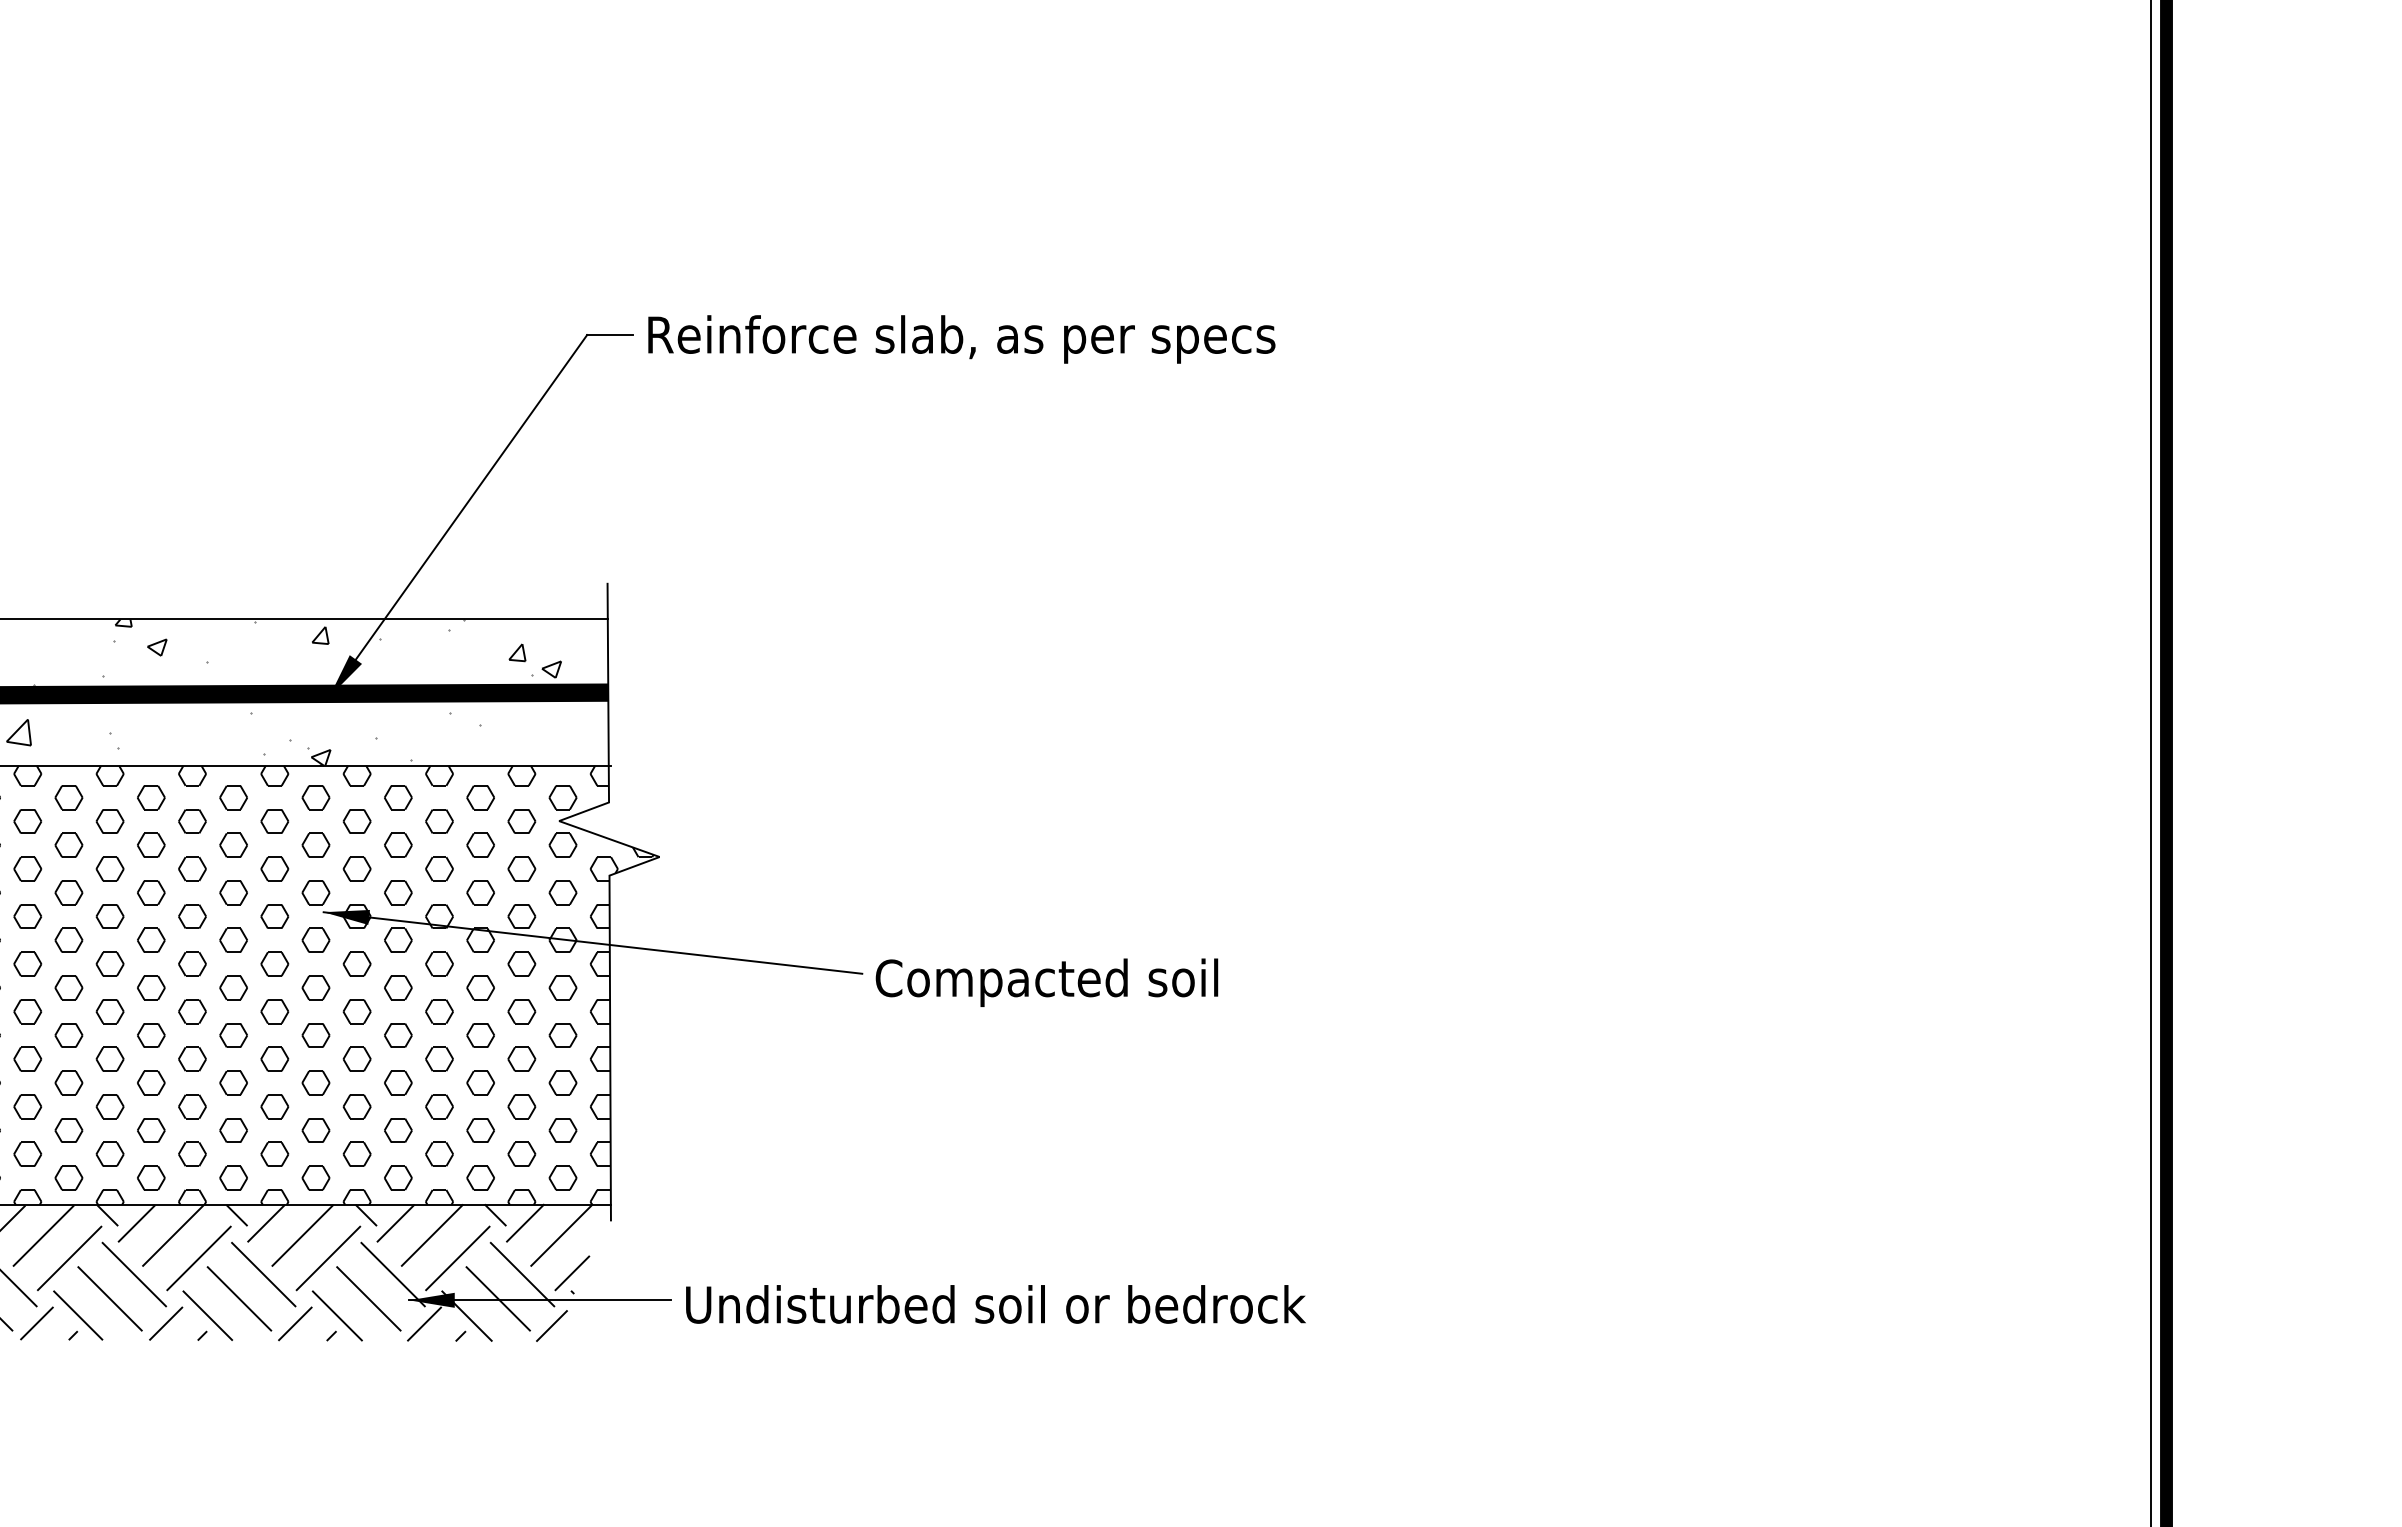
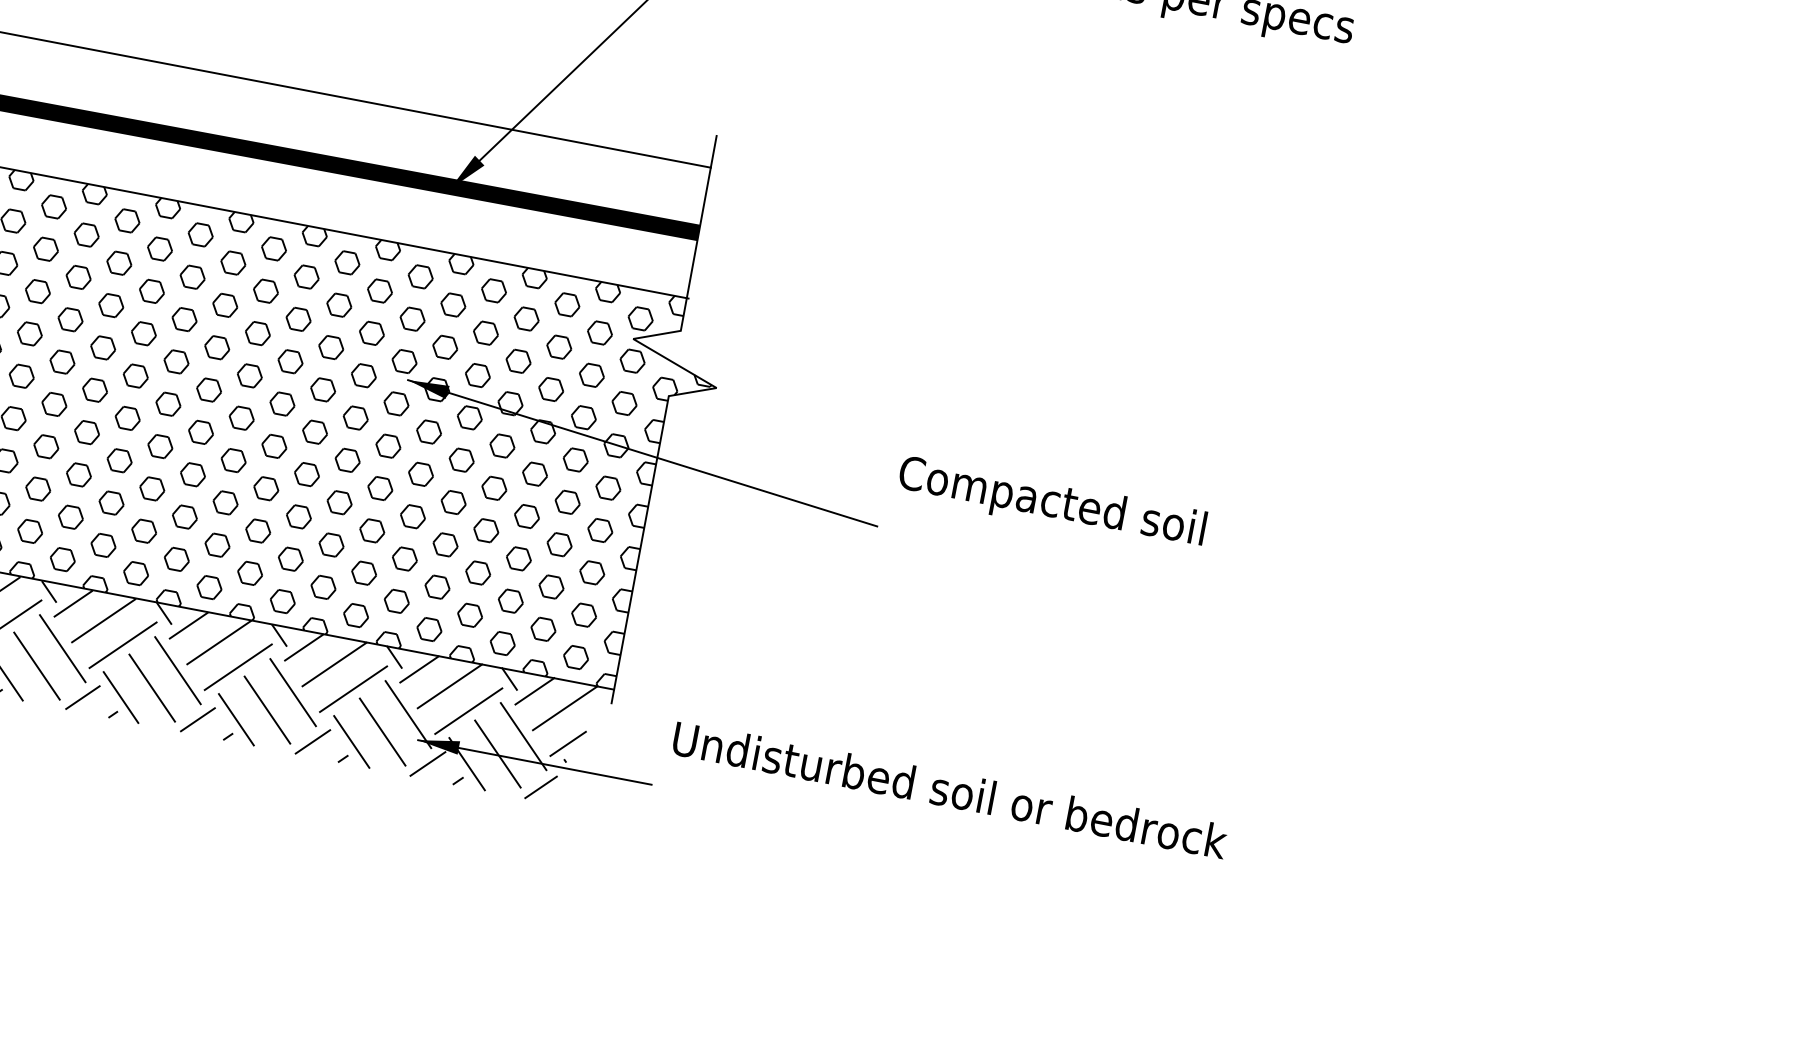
hatch: (283, 692) -> (409, 177), removed
text: (1046, 982) -> (1051, 504), moved
text: (995, 1304) -> (949, 790), moved

